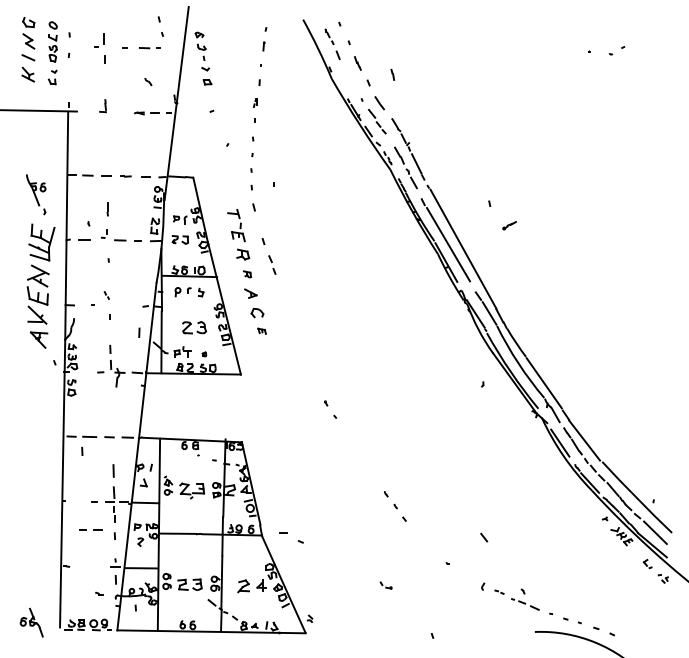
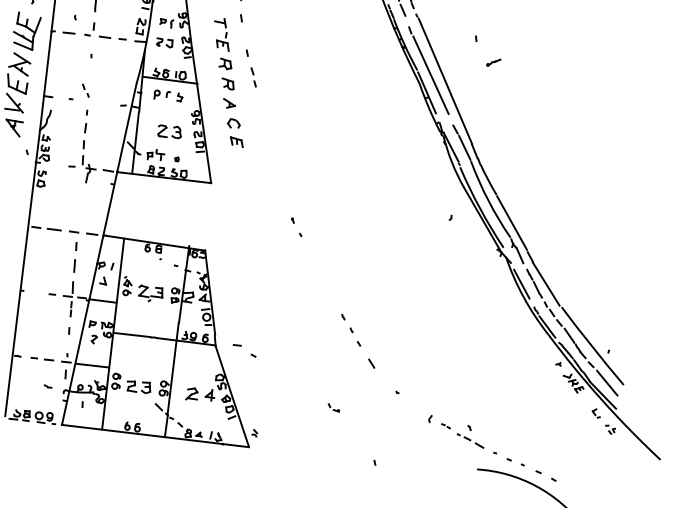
part: (103, 234) -> (88, 29), size x1.67
part: (247, 274) -> (228, 84), size x1.67
part: (106, 295) -> (85, 90), size x1.67
part: (261, 331) -> (236, 142), size x1.67
line: (139, 332) -> (85, 127), moved
line: (82, 451) -> (76, 246), moved
line: (93, 529) -> (44, 358), moved
line: (484, 537) -> (372, 363), moved

